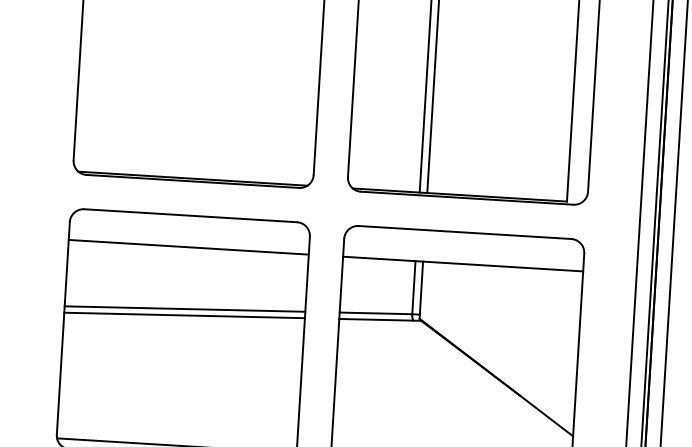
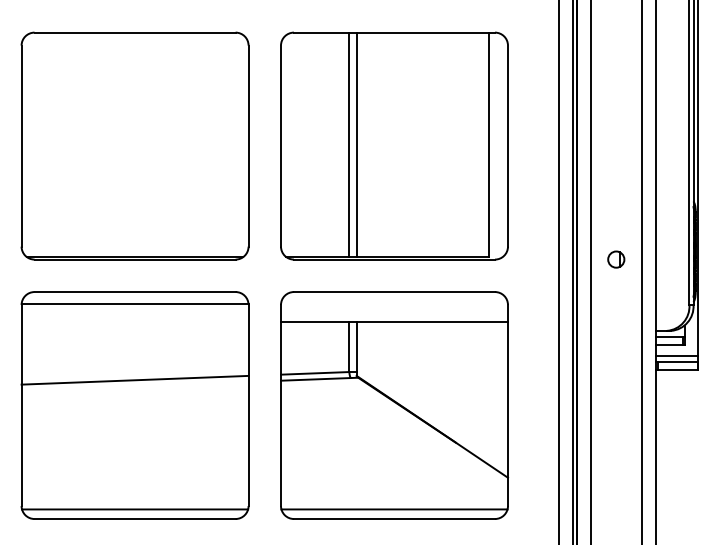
line: (188, 246) -> (134, 303), moved
line: (184, 314) -> (134, 385), removed

